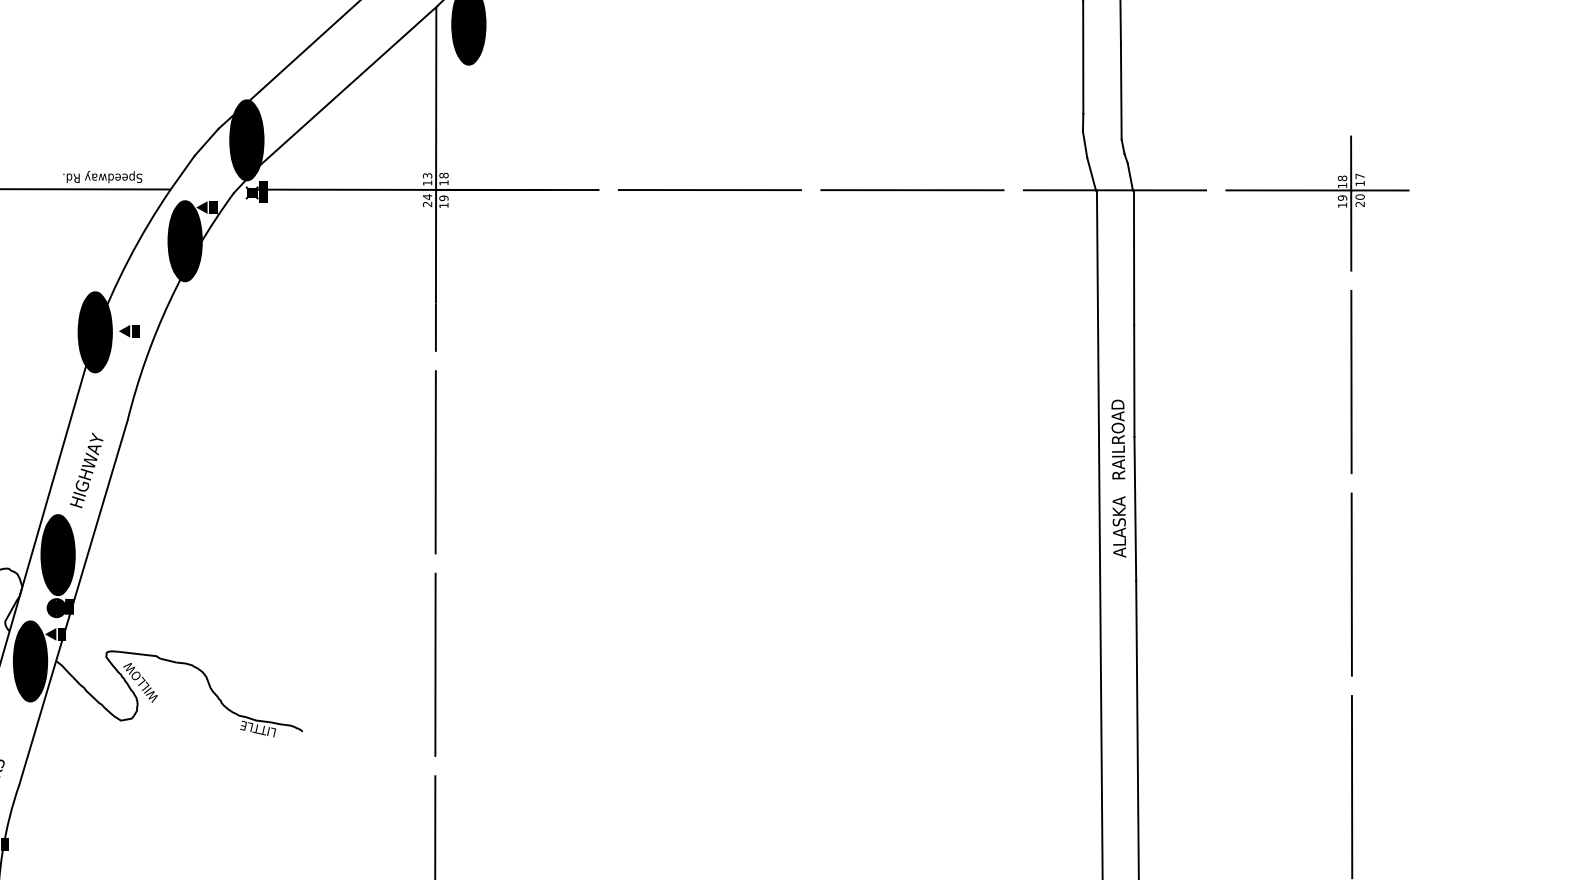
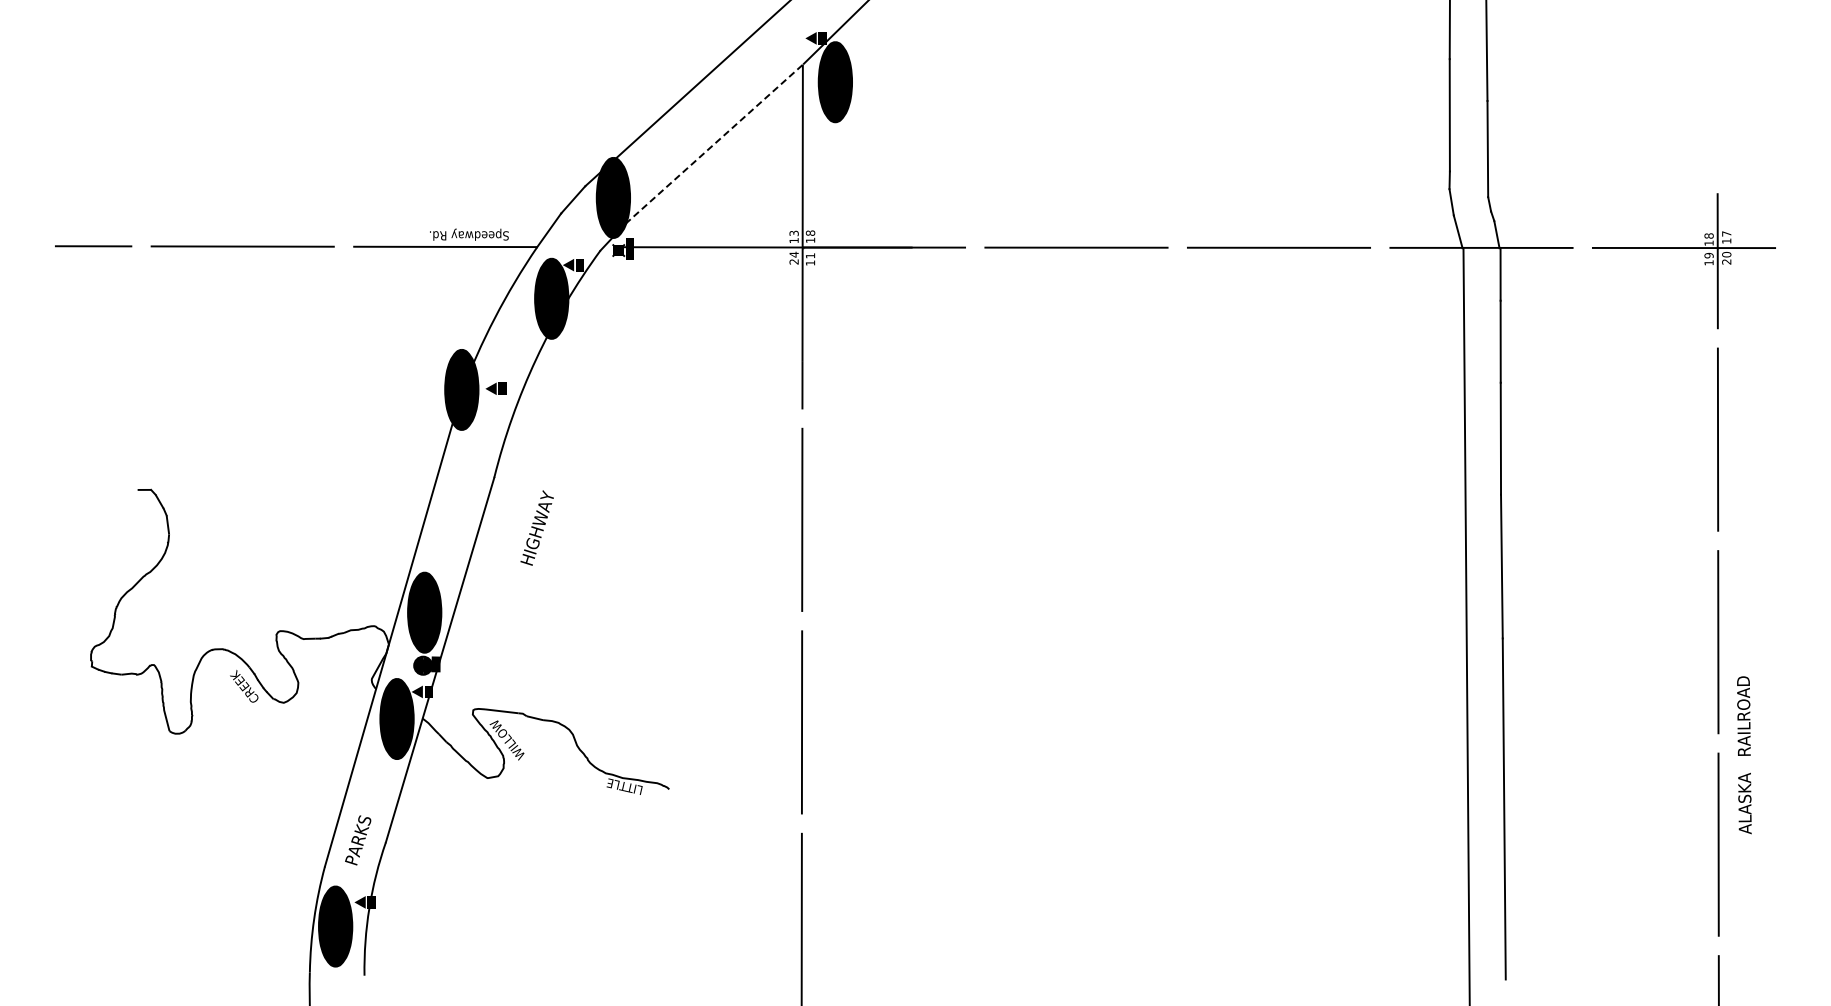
line: (347, 85) -> (714, 143), solid -> dashed
text: (443, 197) -> (810, 255), 19 -> 11
text: (85, 469) -> (536, 527), moved
text: (1118, 478) -> (1744, 755), moved

